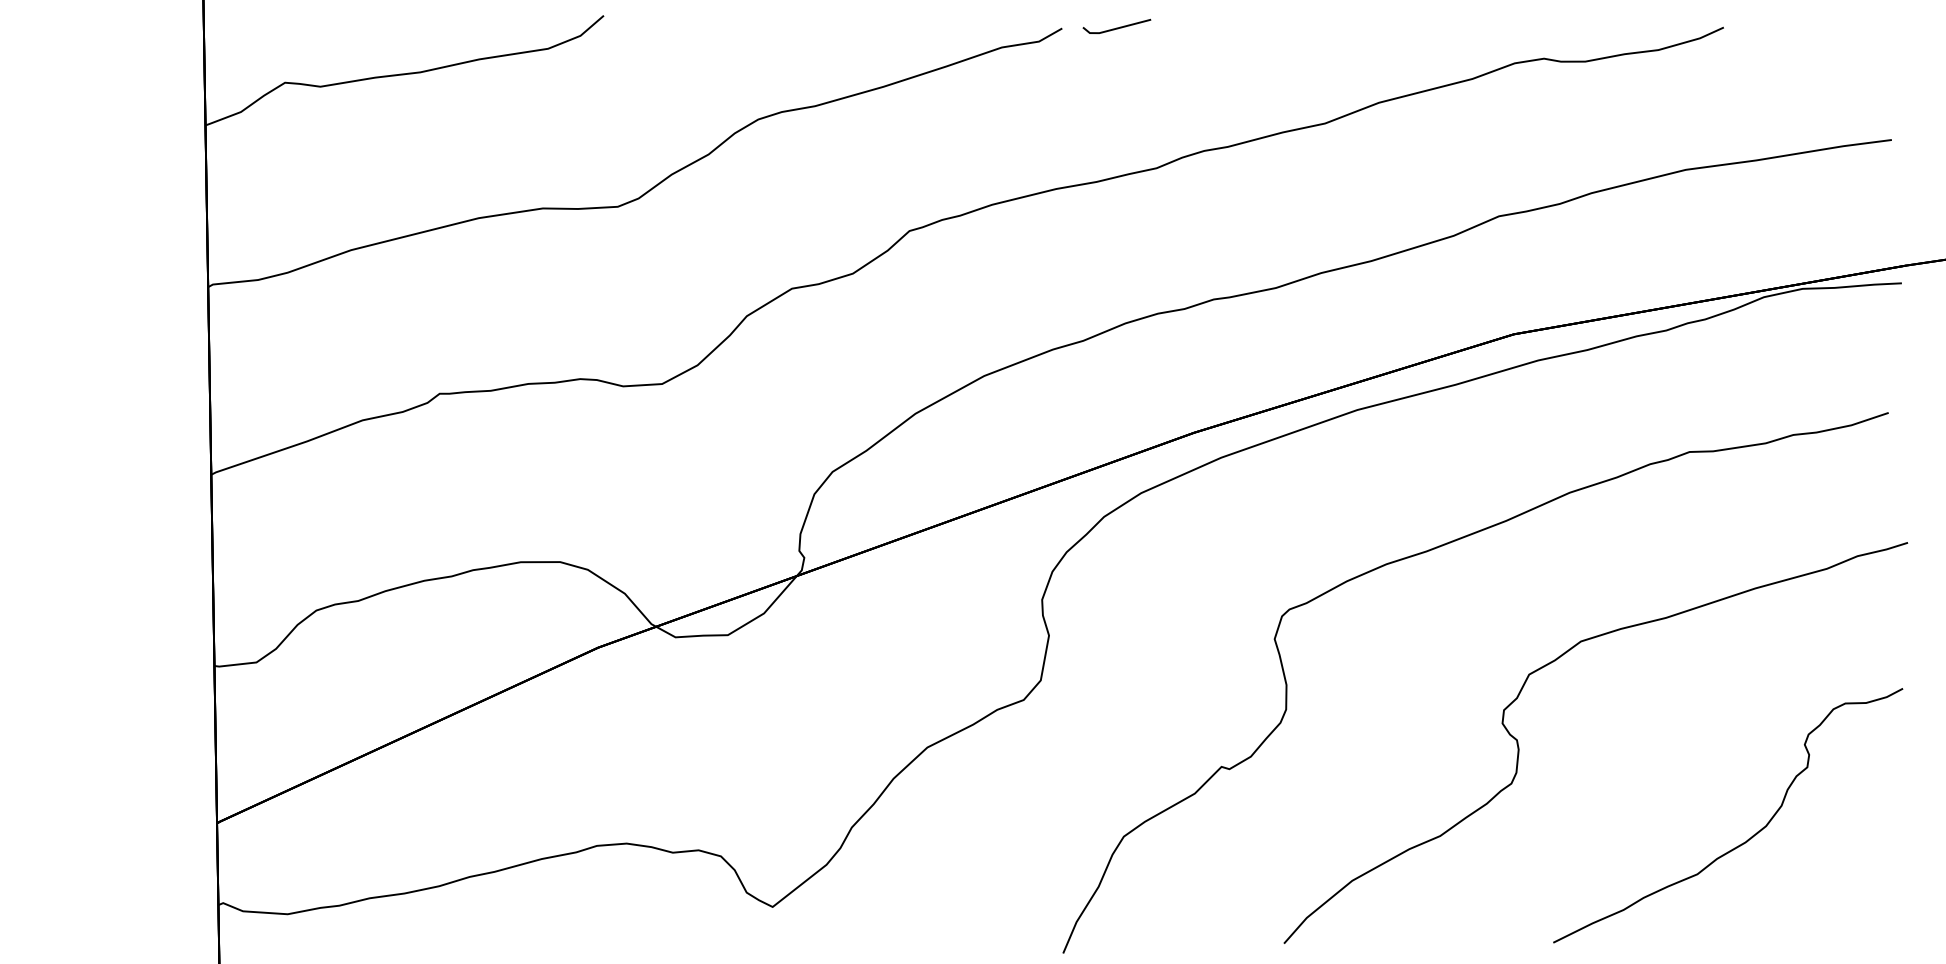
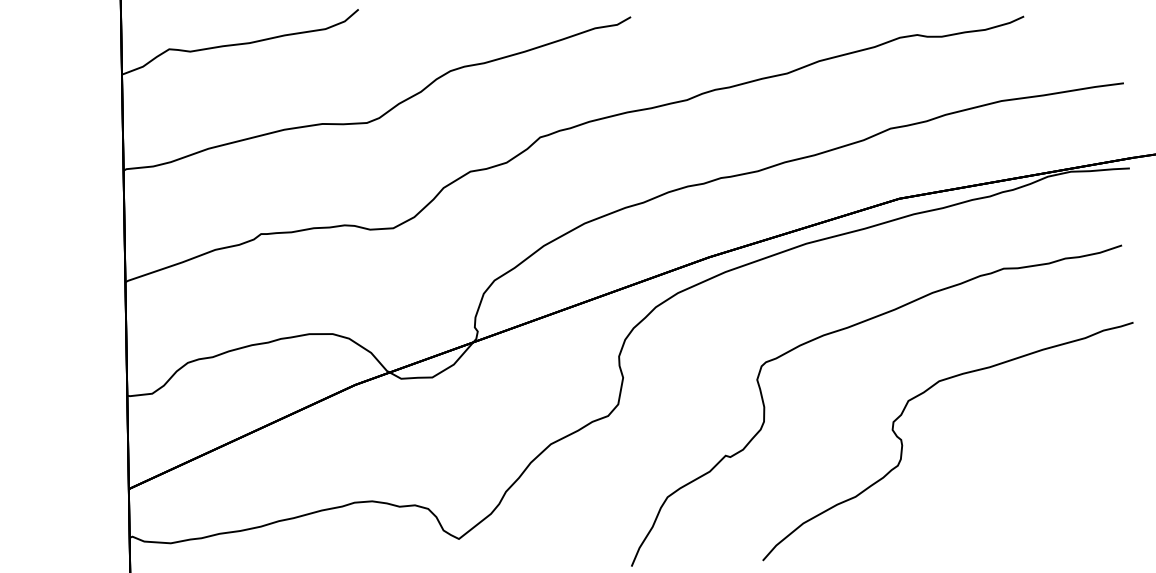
line: (1118, 25) -> (664, 15), removed
curve: (1744, 840) -> (1036, 499), removed

